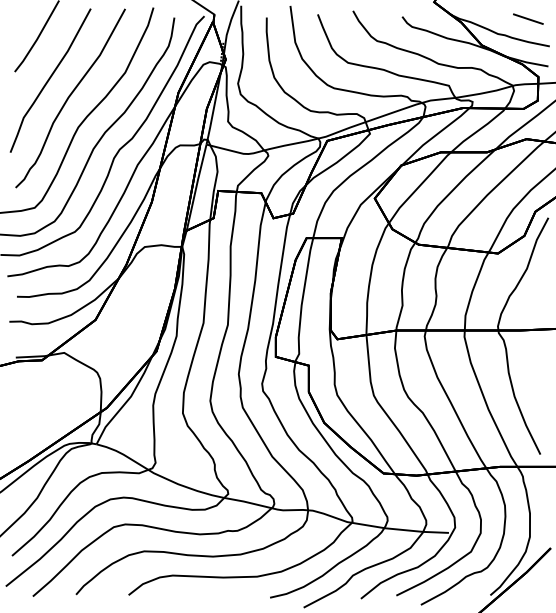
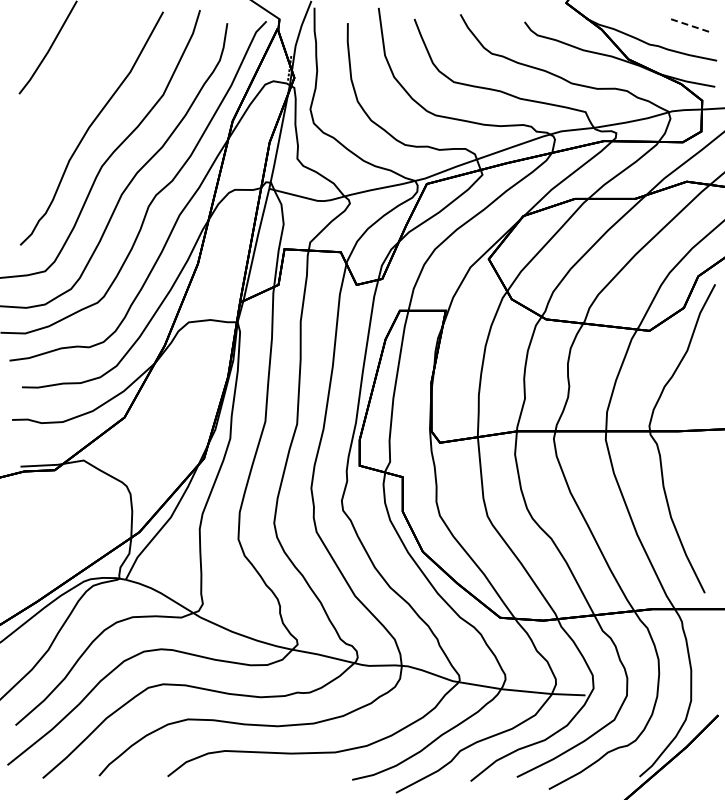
line: (527, 19) -> (688, 25), solid -> dashed
curve: (49, 79) -> (64, 104), removed

